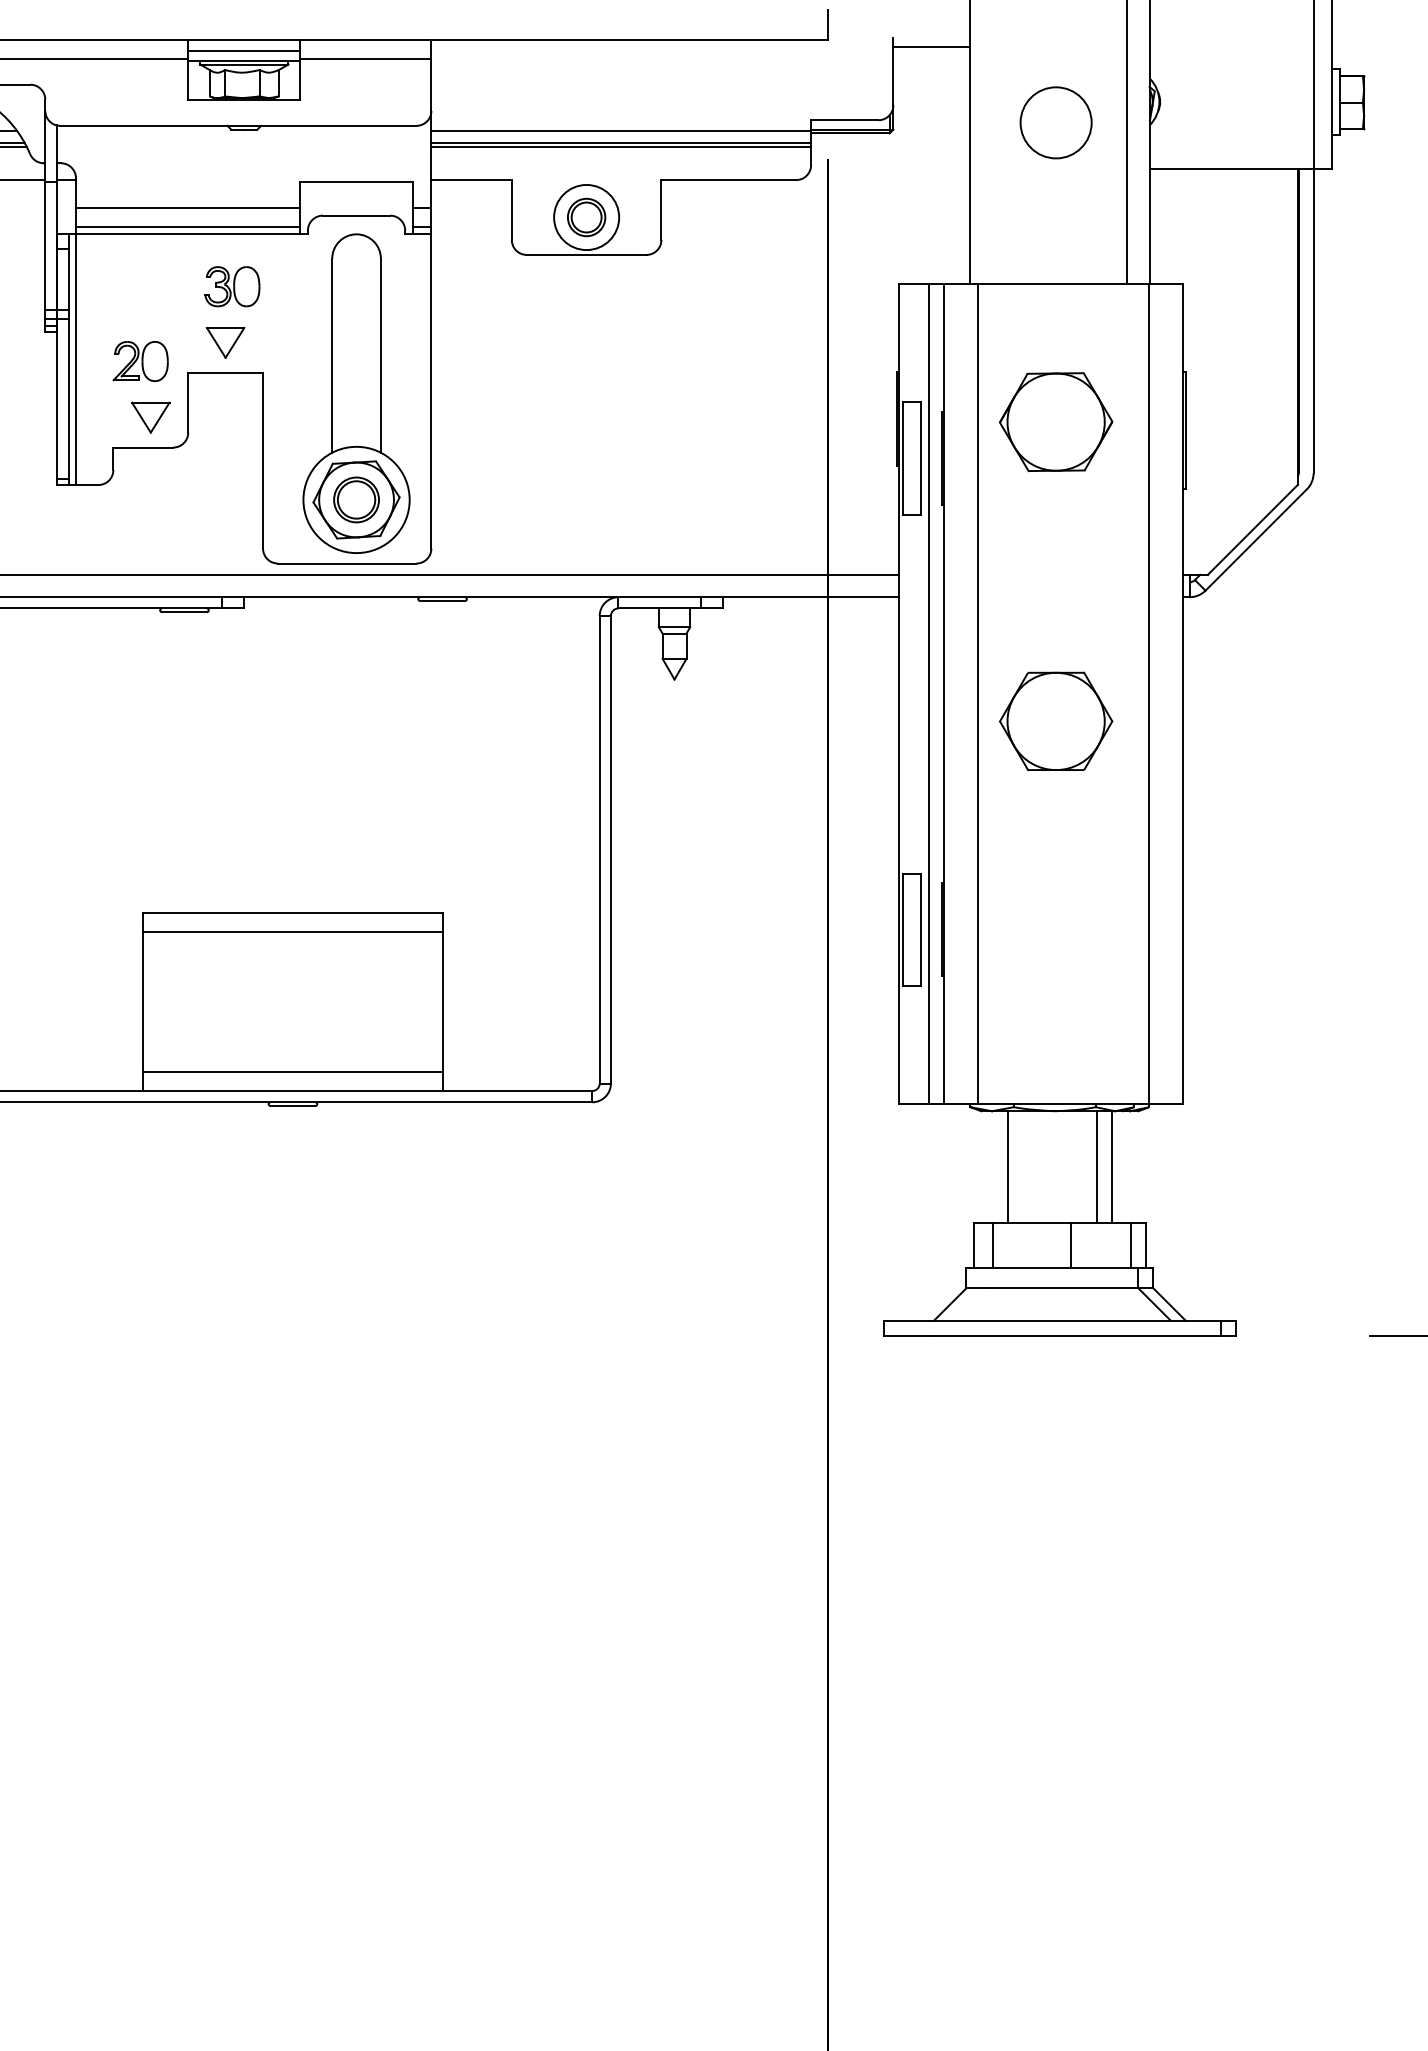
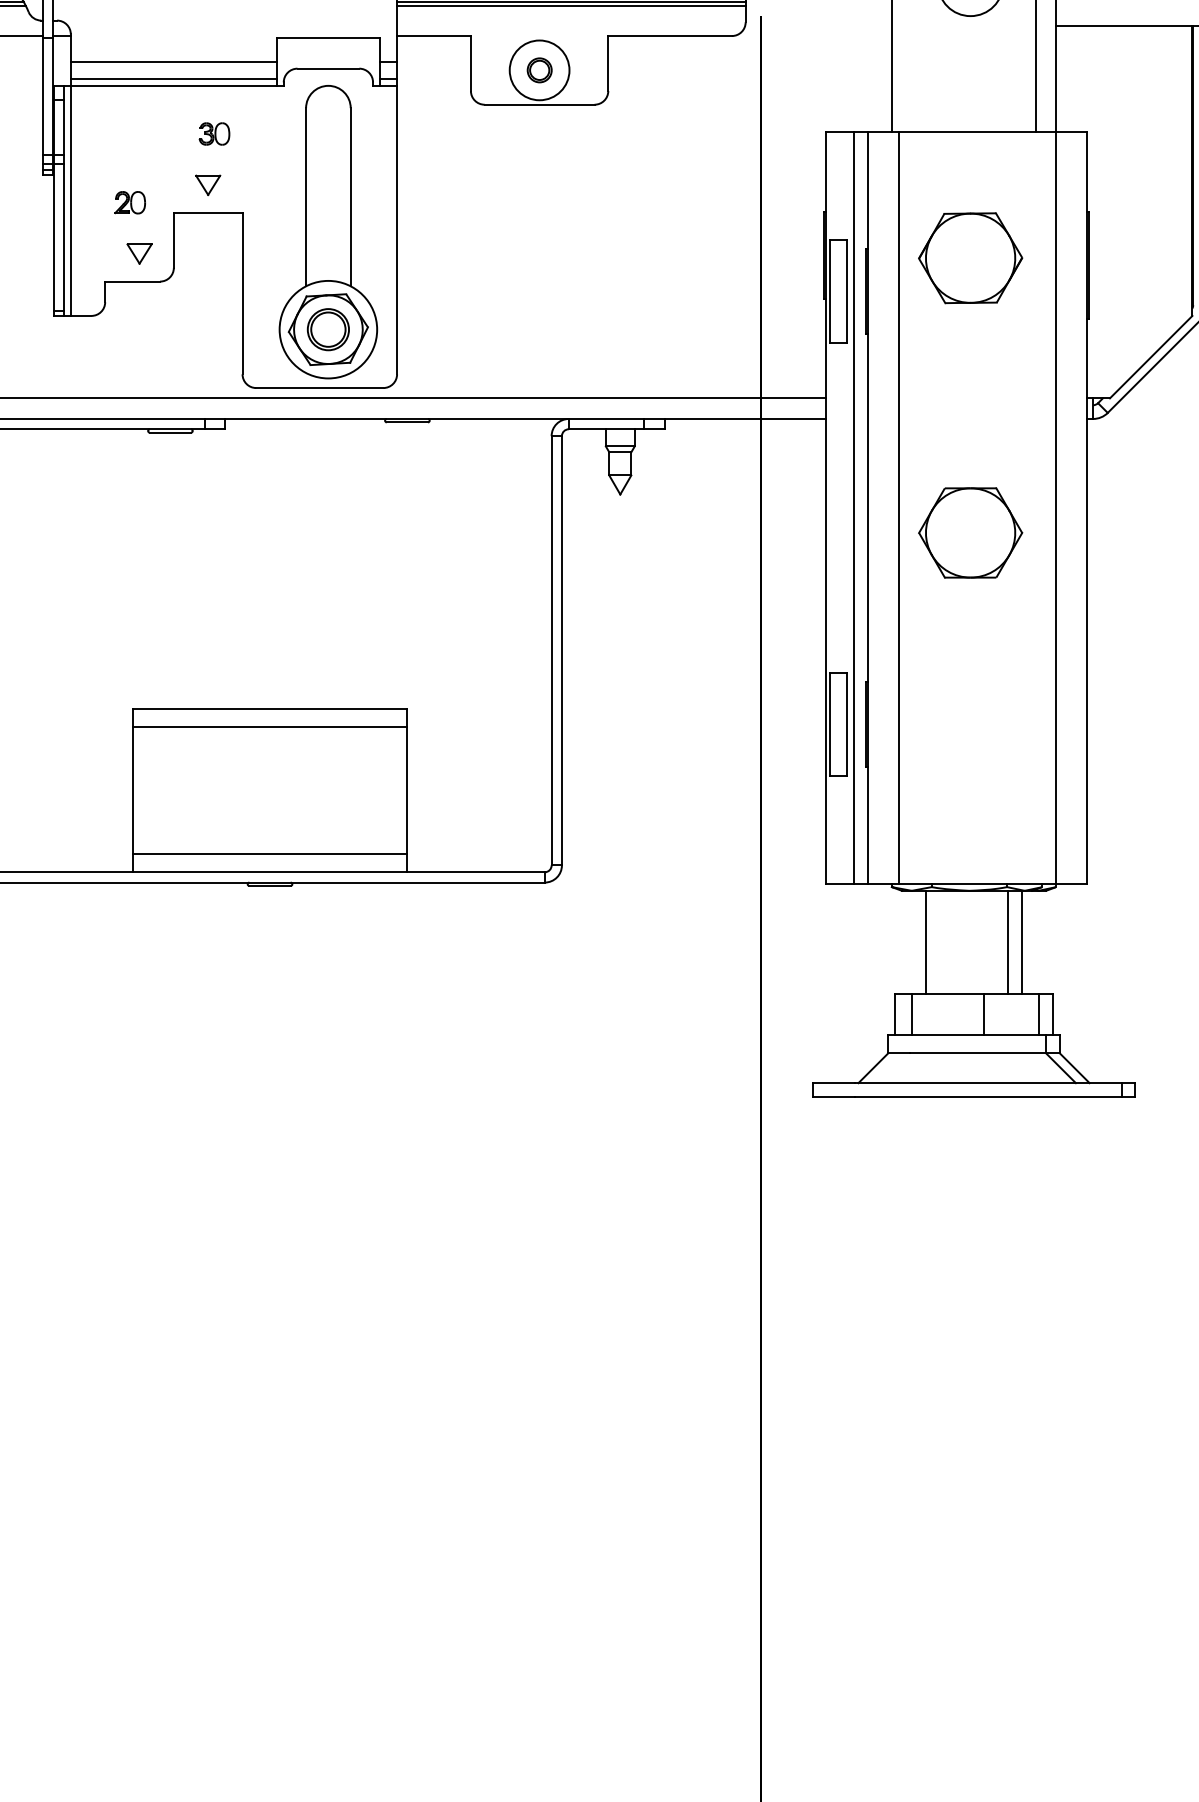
part: (586, 217) -> (539, 70), size x0.7
part: (232, 286) -> (214, 133), size x0.6
part: (225, 342) -> (208, 185), size x0.7
part: (140, 361) -> (130, 202), size x0.6
part: (150, 417) -> (139, 253), size x0.7

